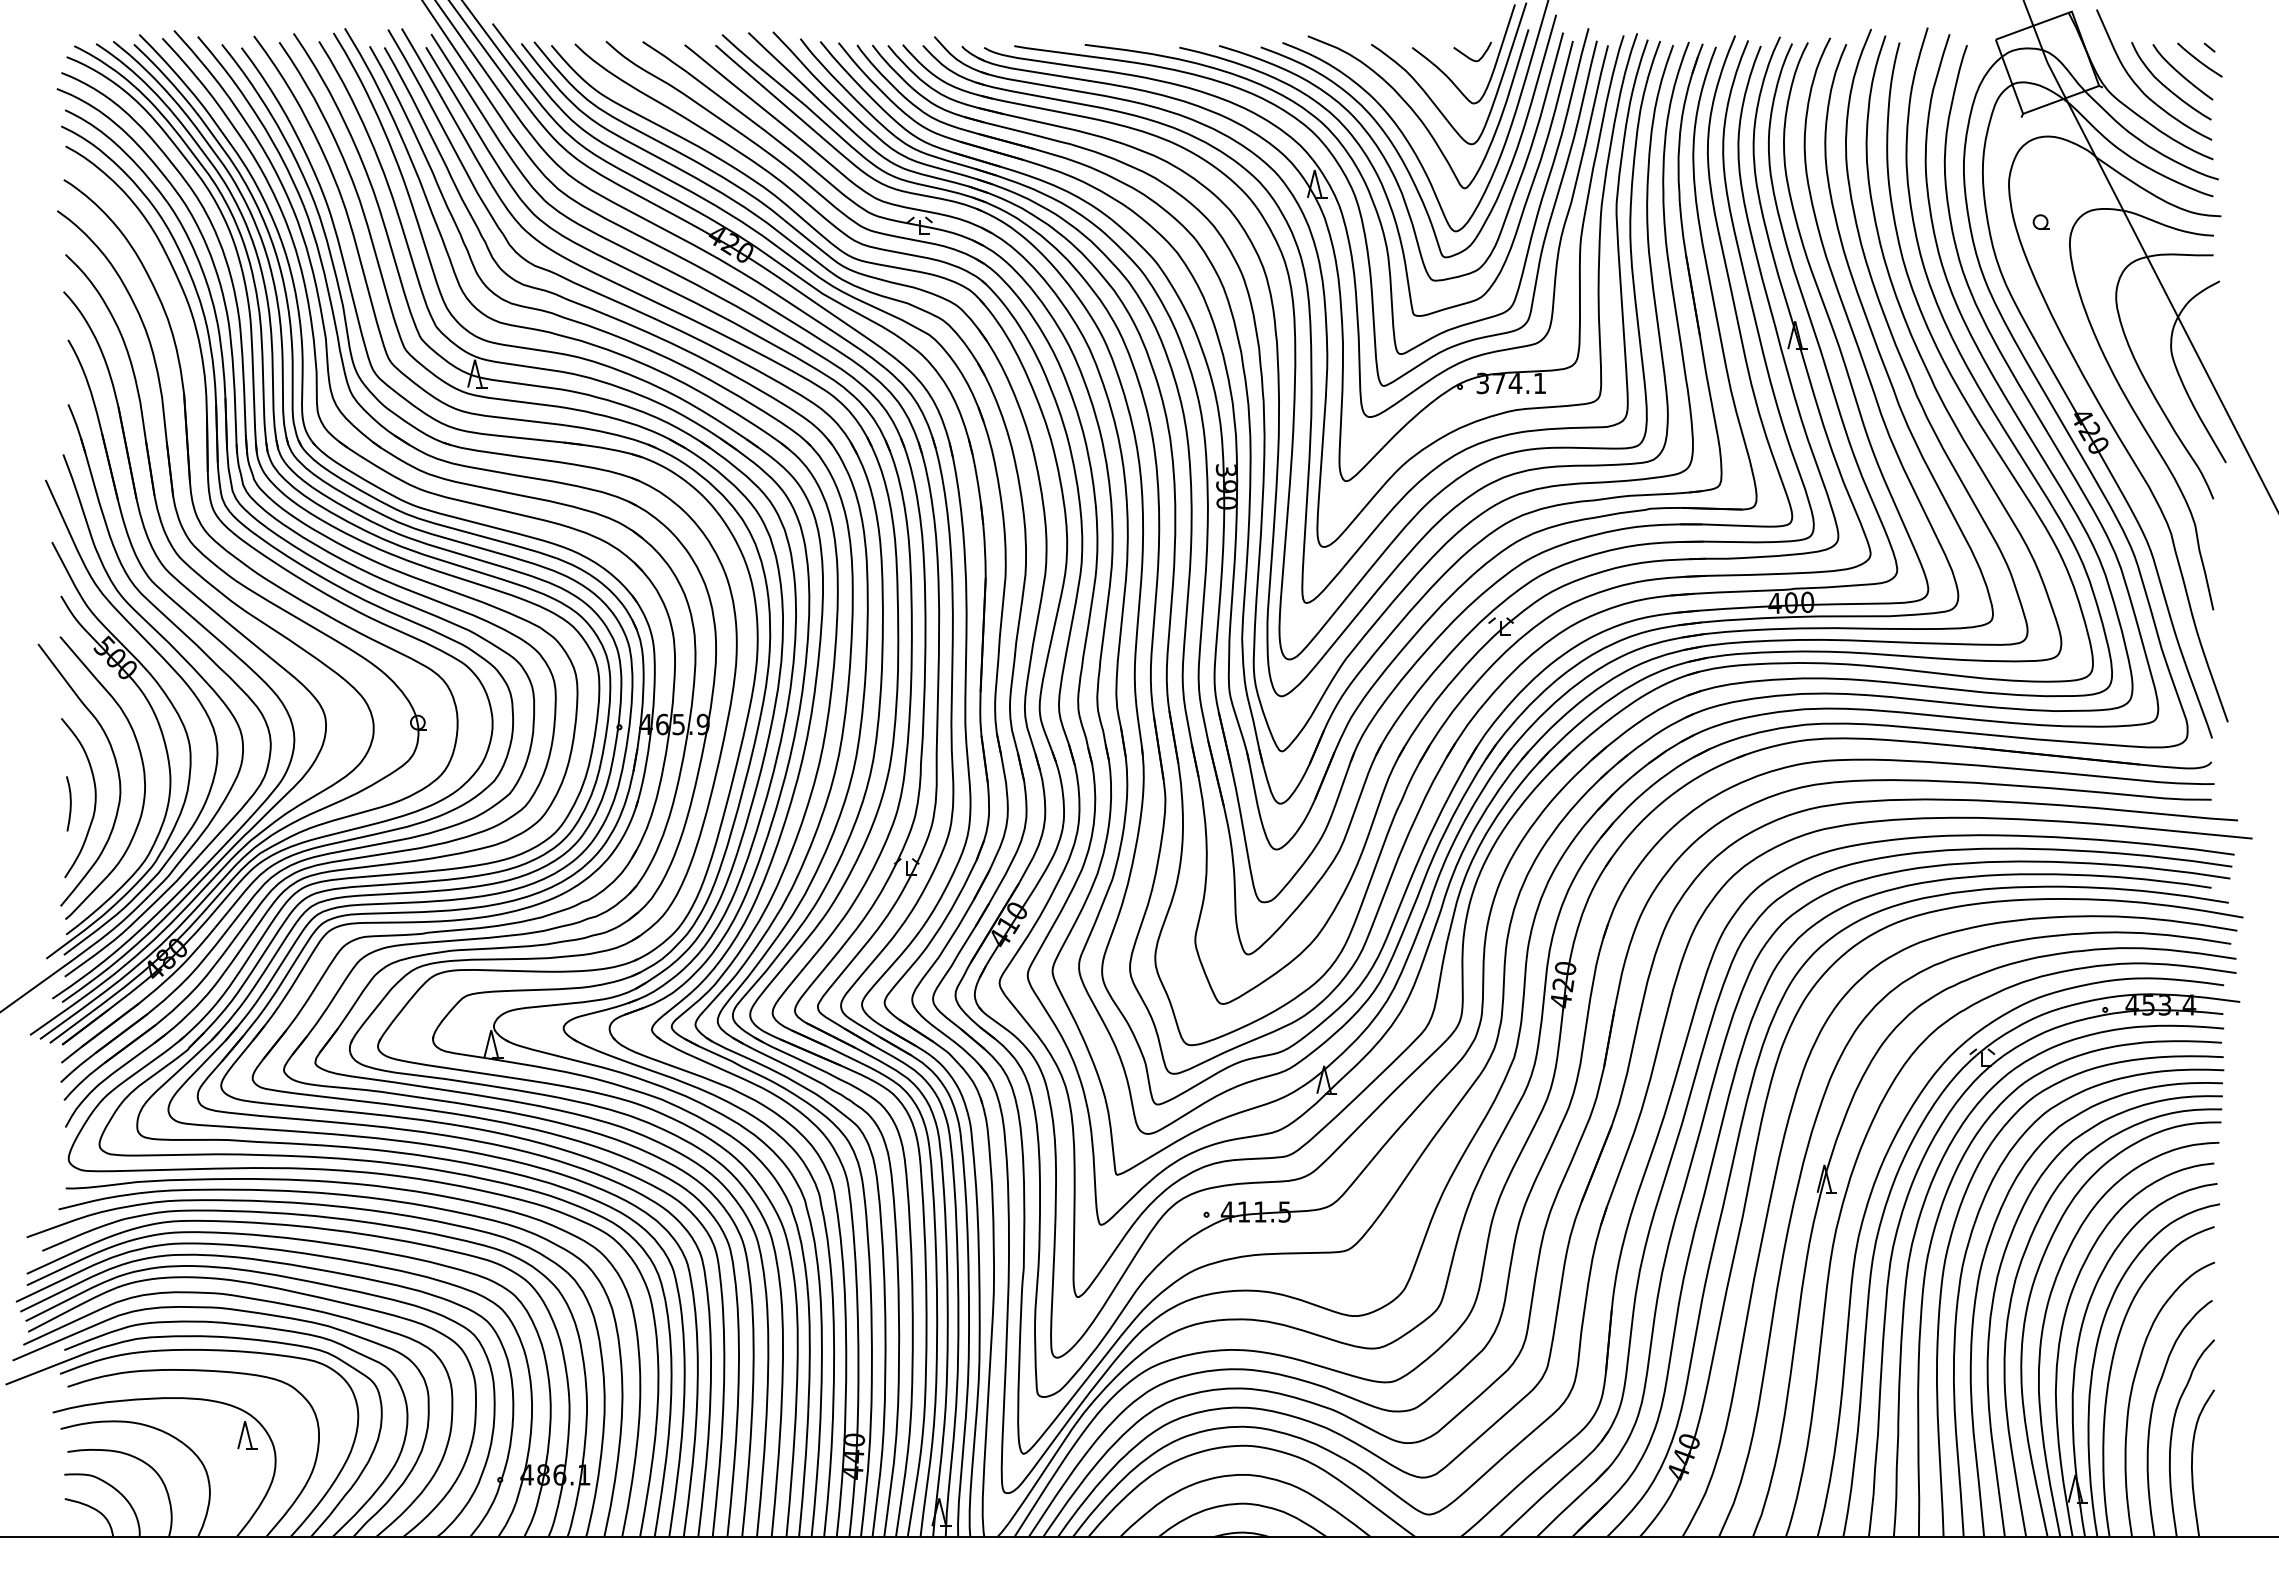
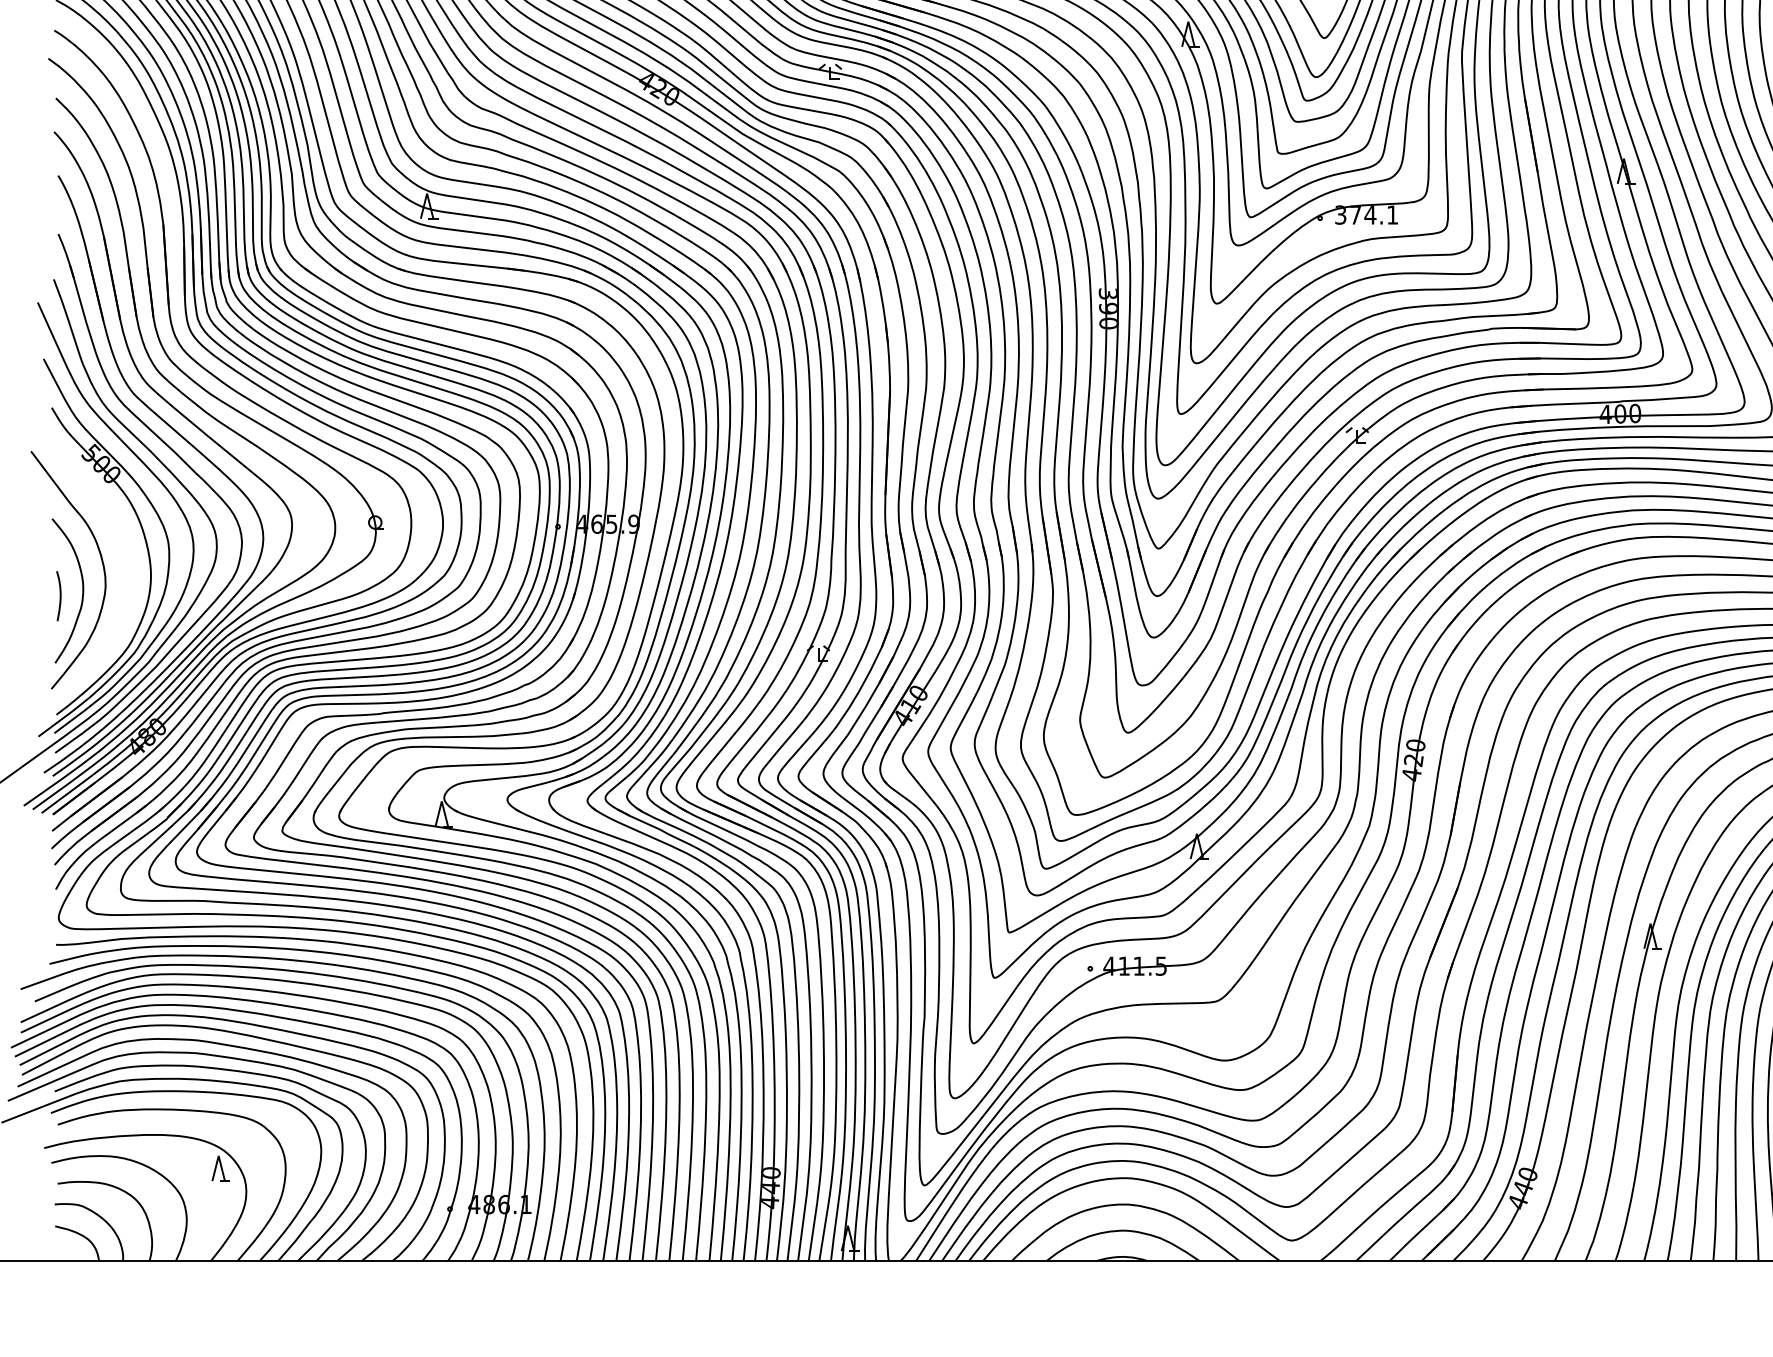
curve: (142, 768) -> (125, 564), removed

